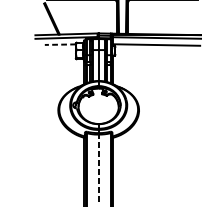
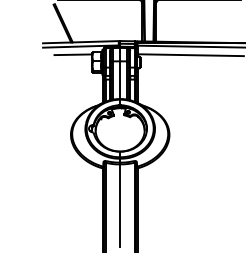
line: (60, 44) -> (73, 54), dashed -> solid
line: (98, 167) -> (120, 204), dashed -> solid

